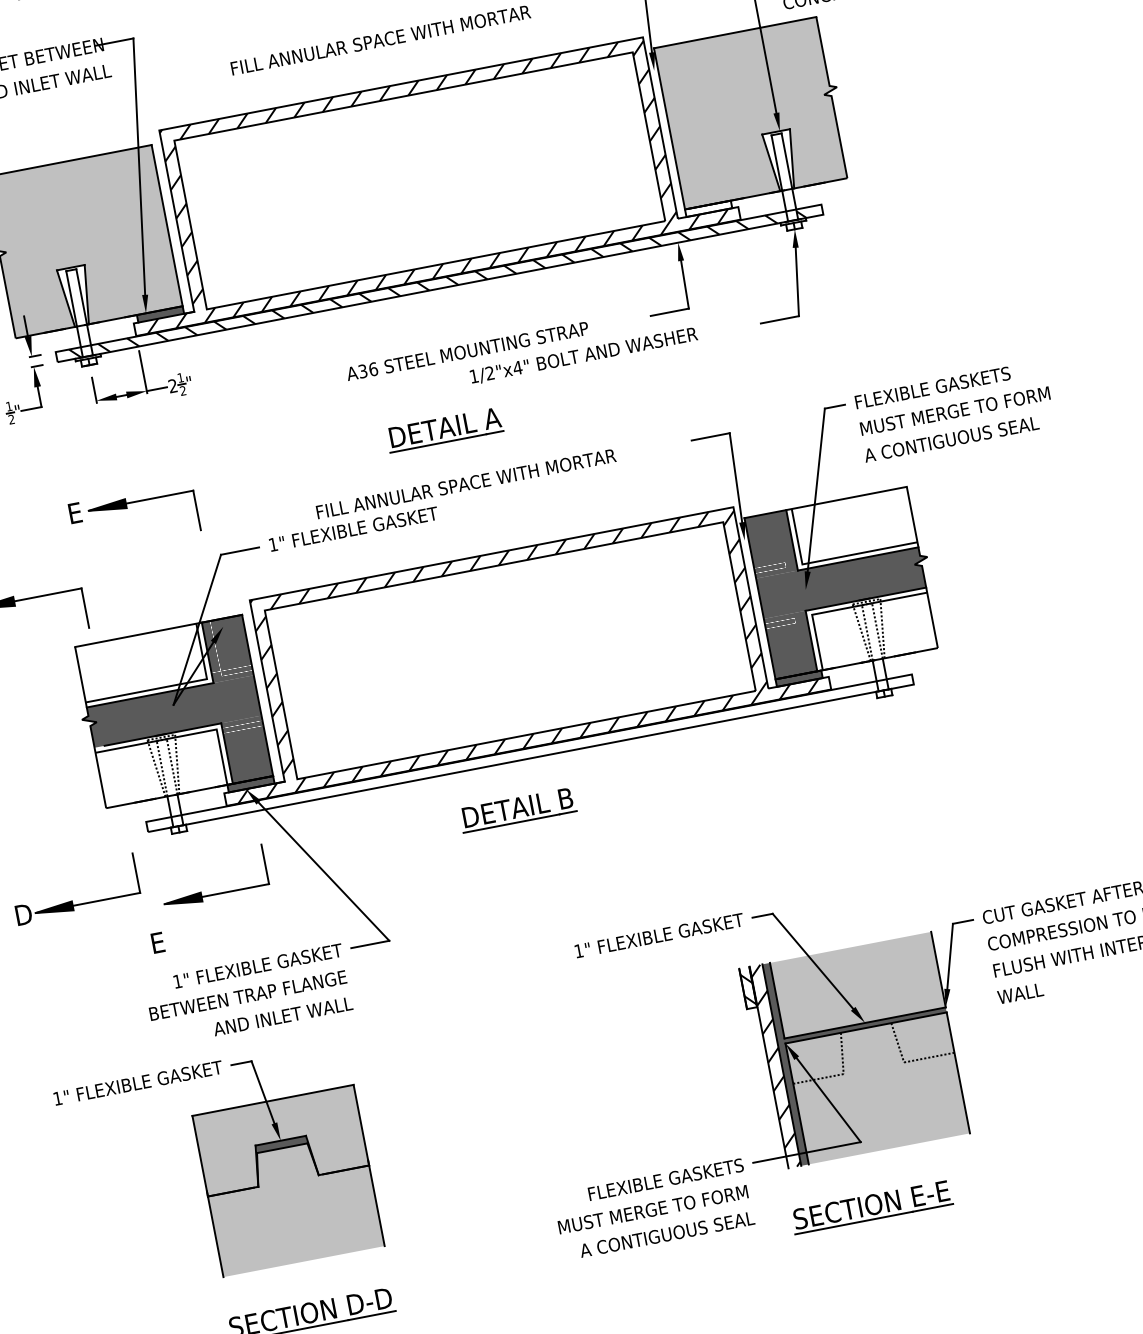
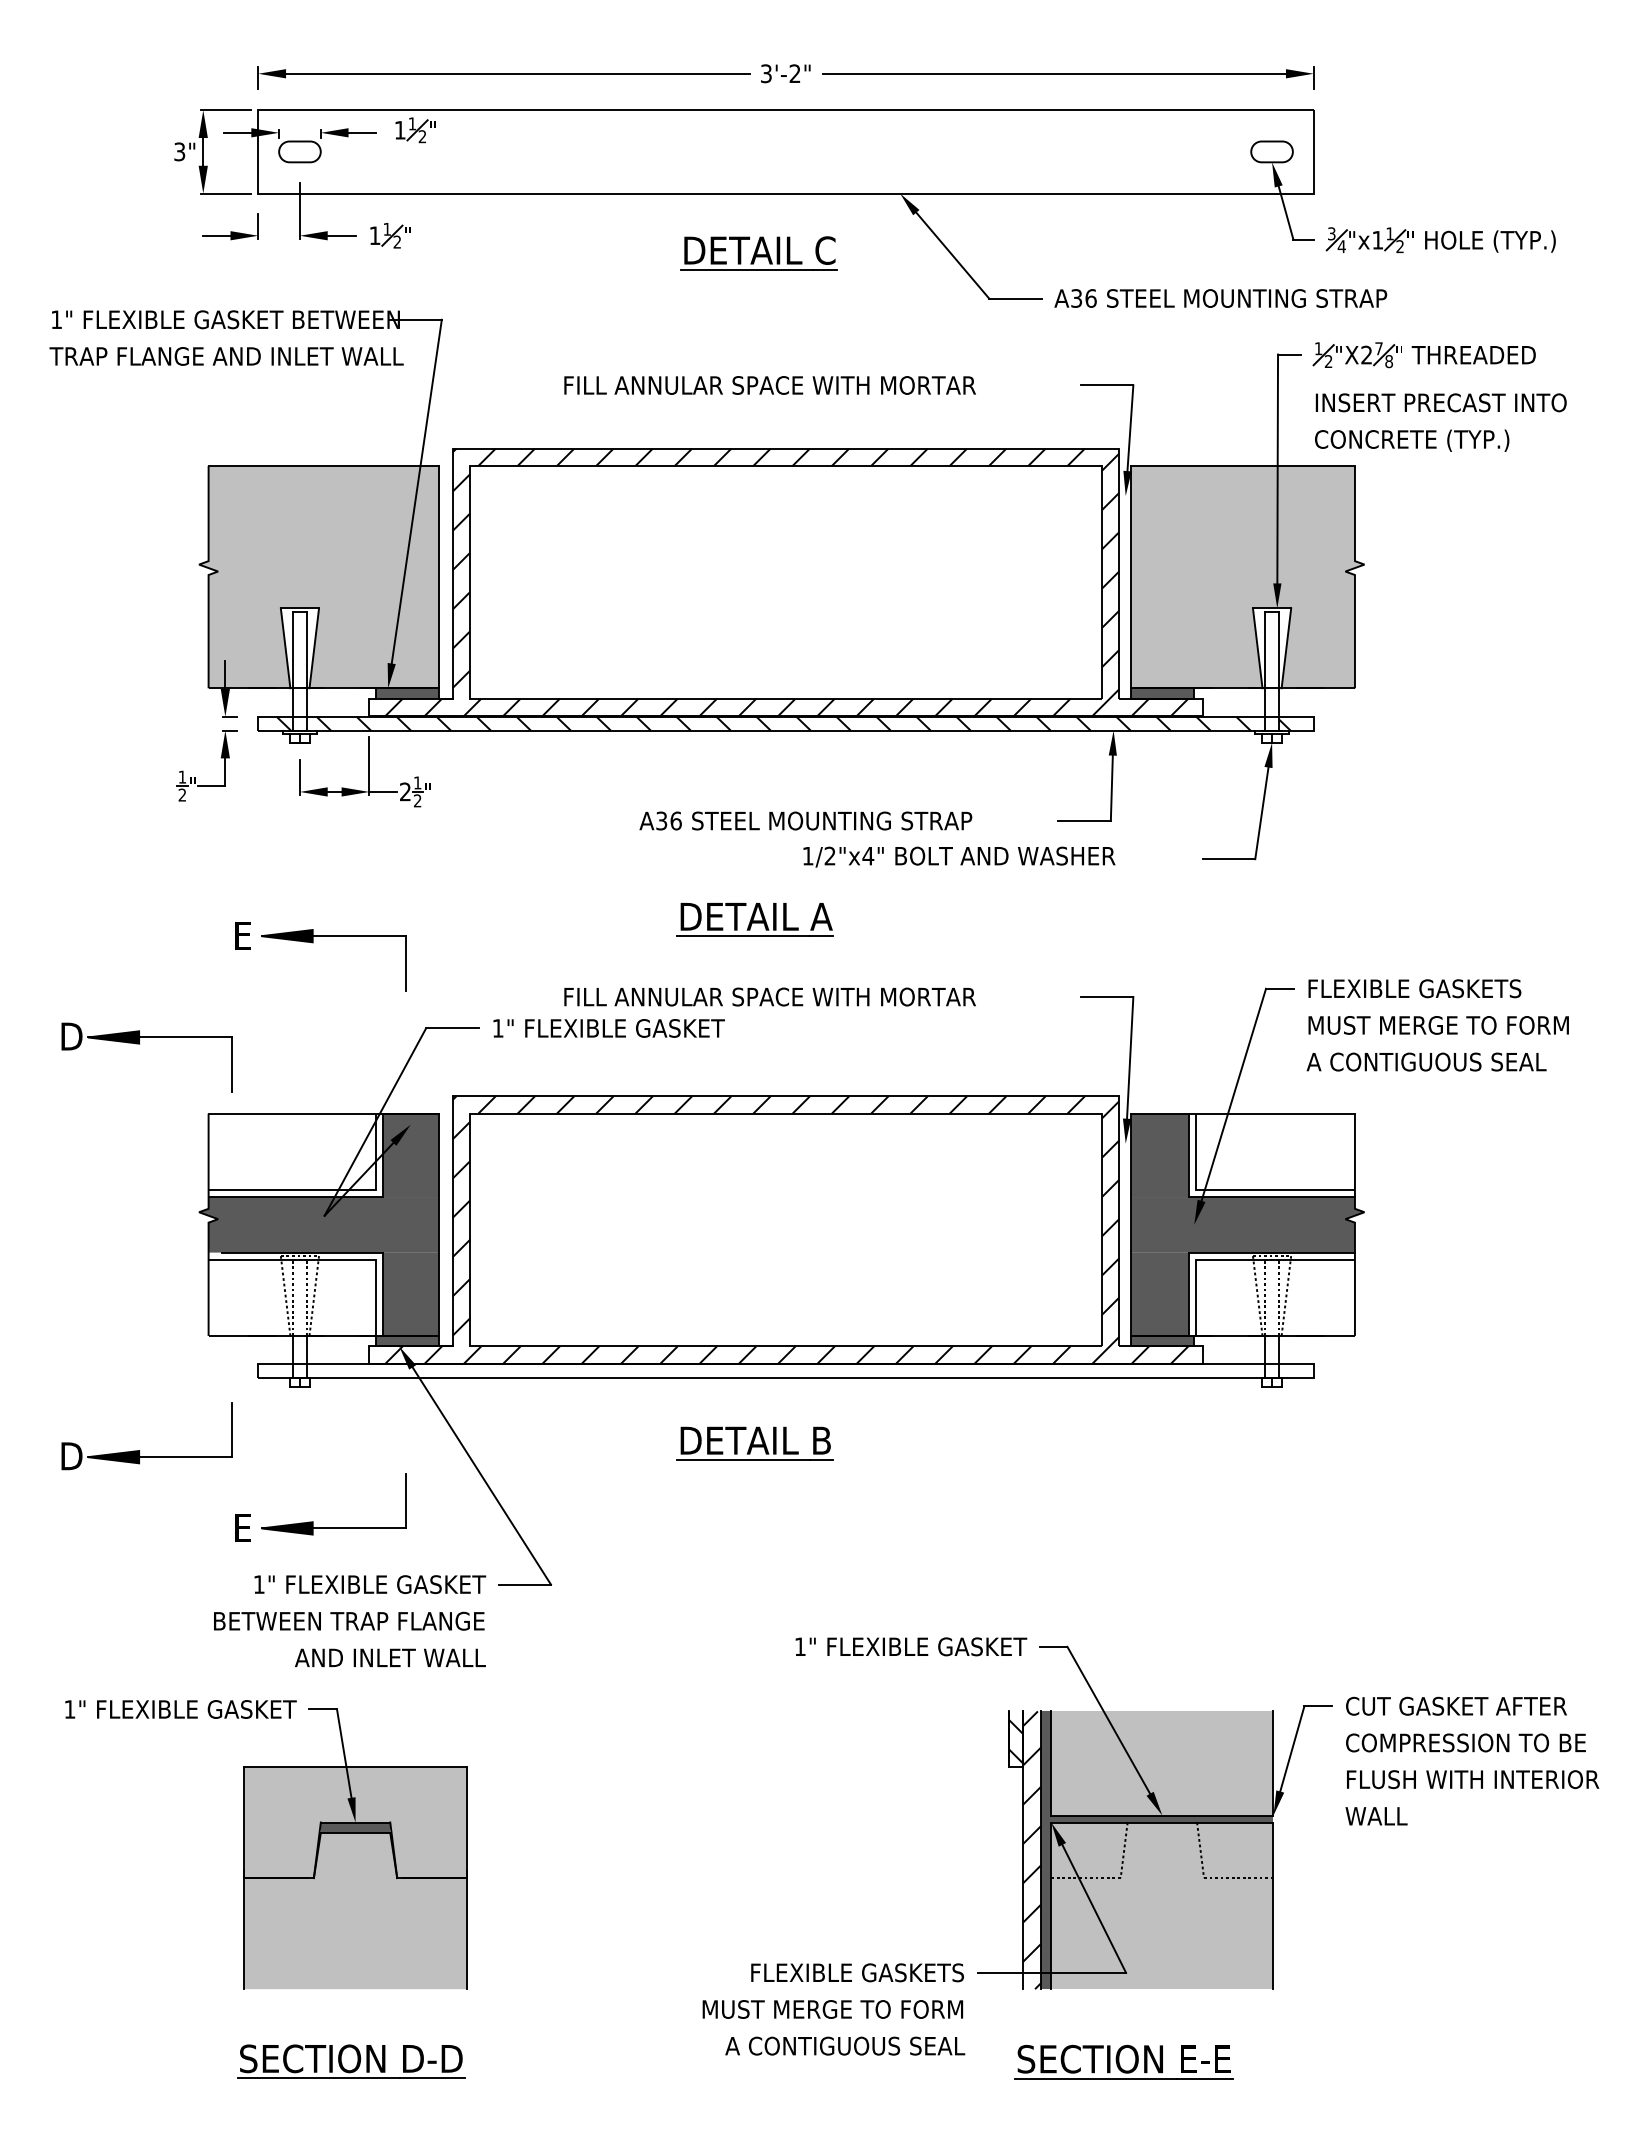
fill: (708, 208) -> (1162, 693), added
part: (216, 893) -> (333, 1527), moved

